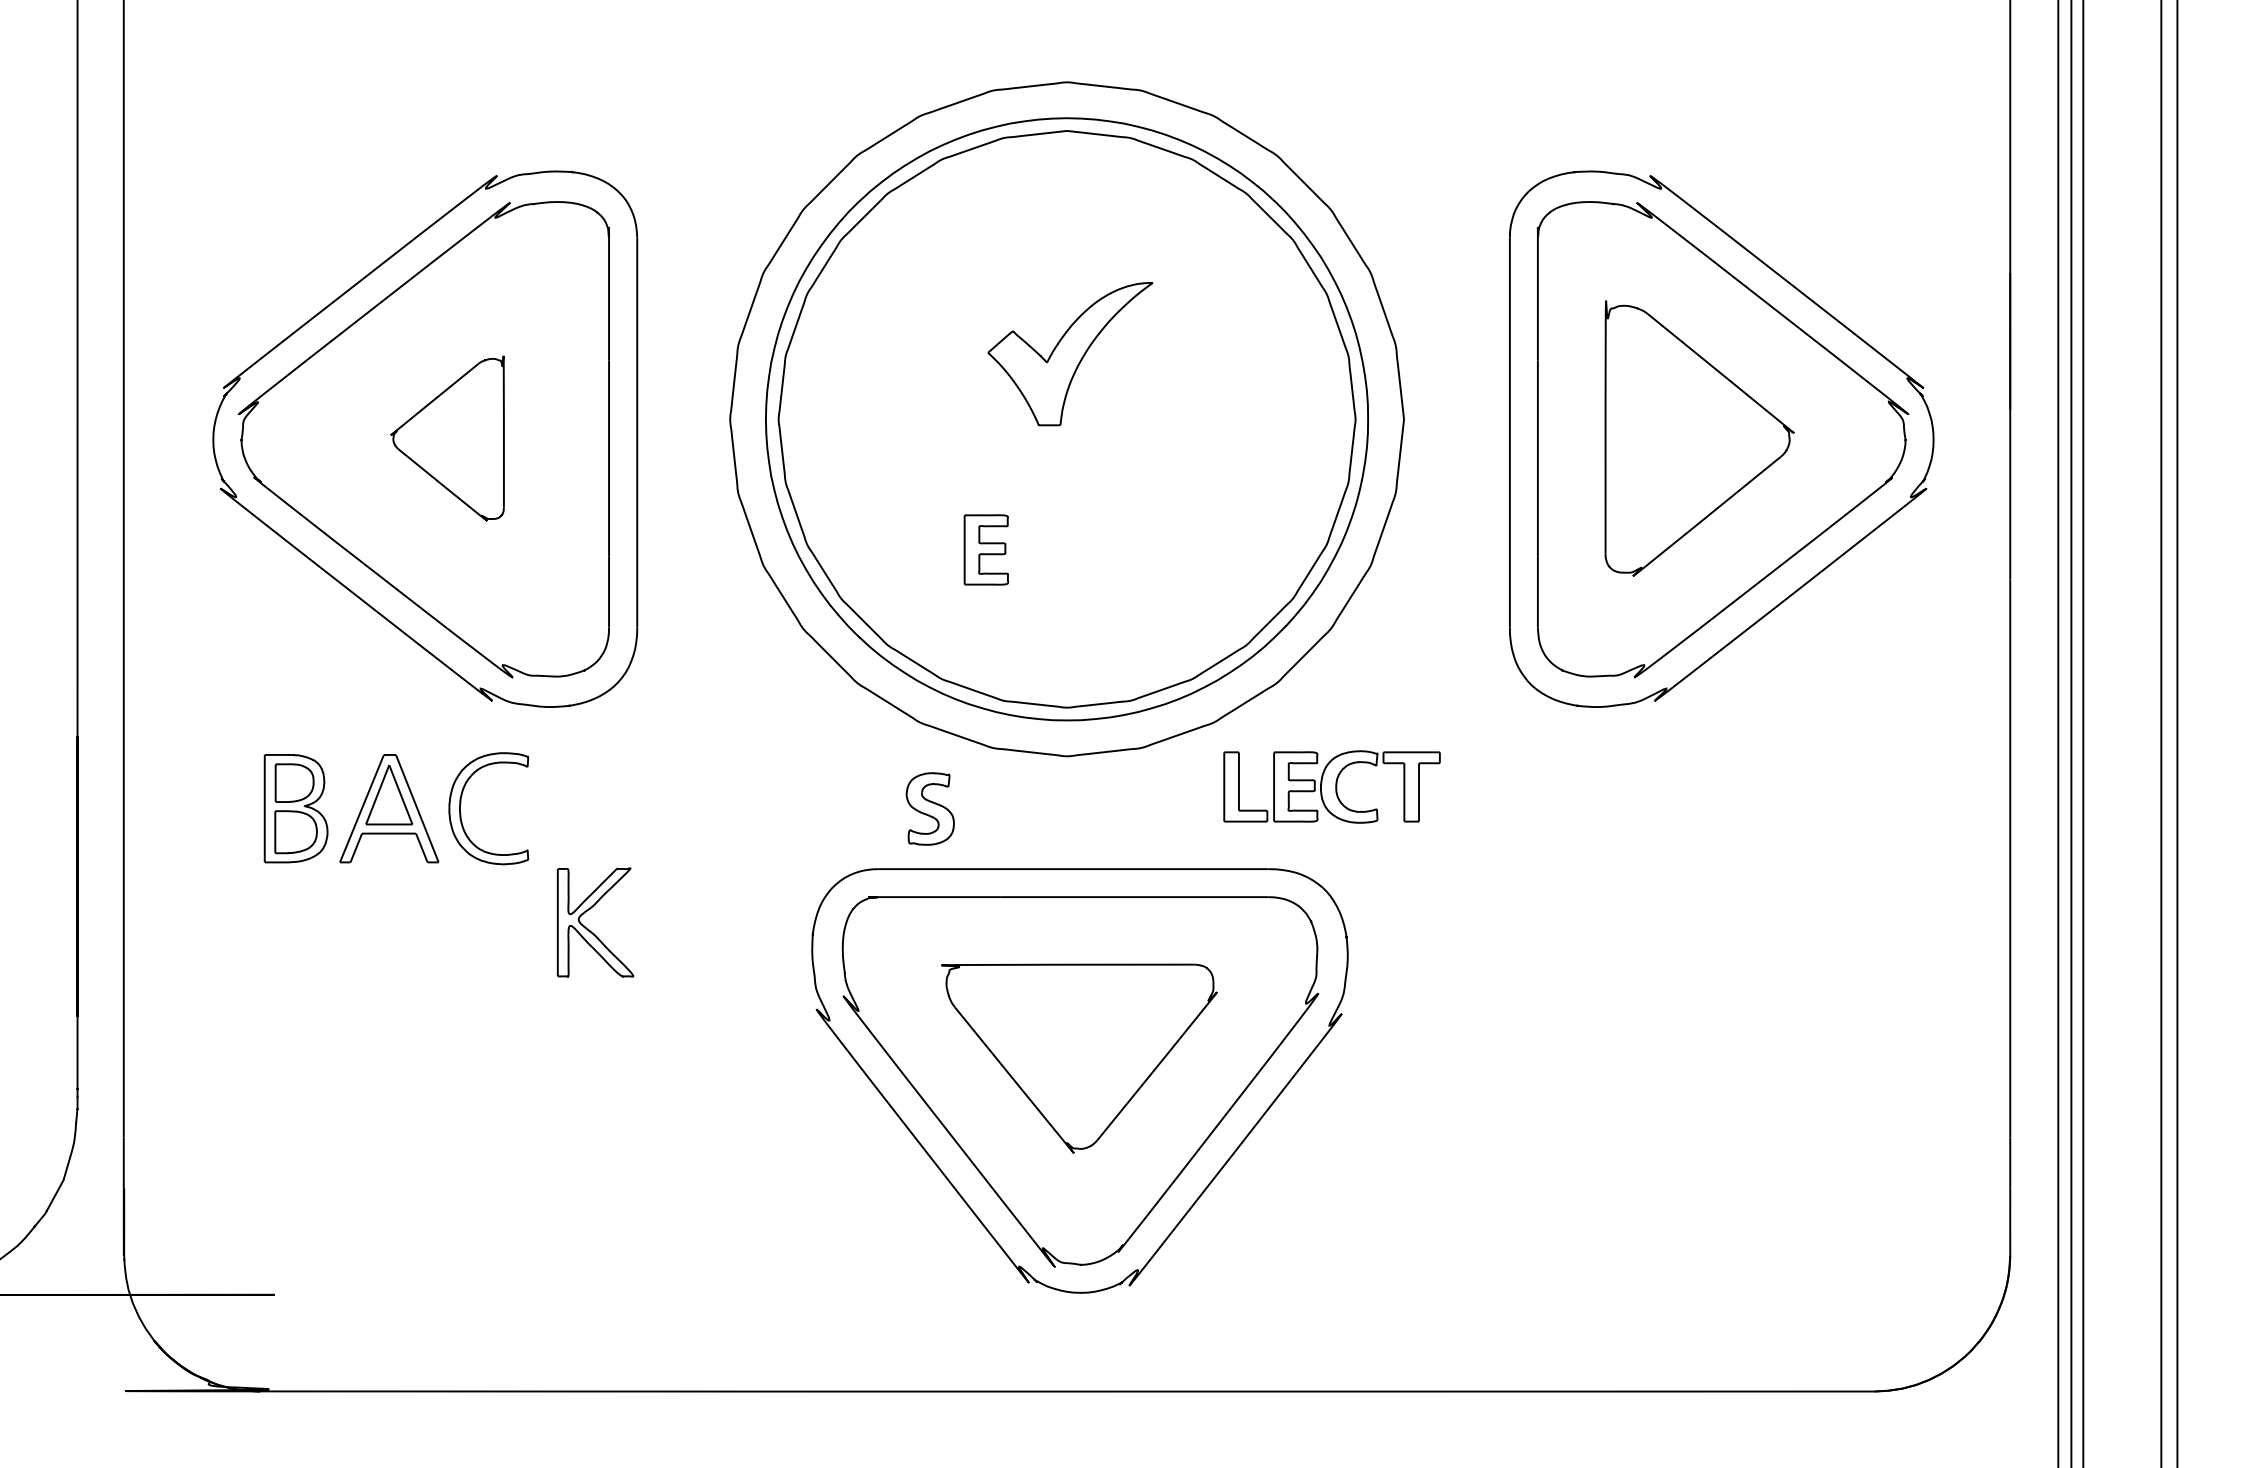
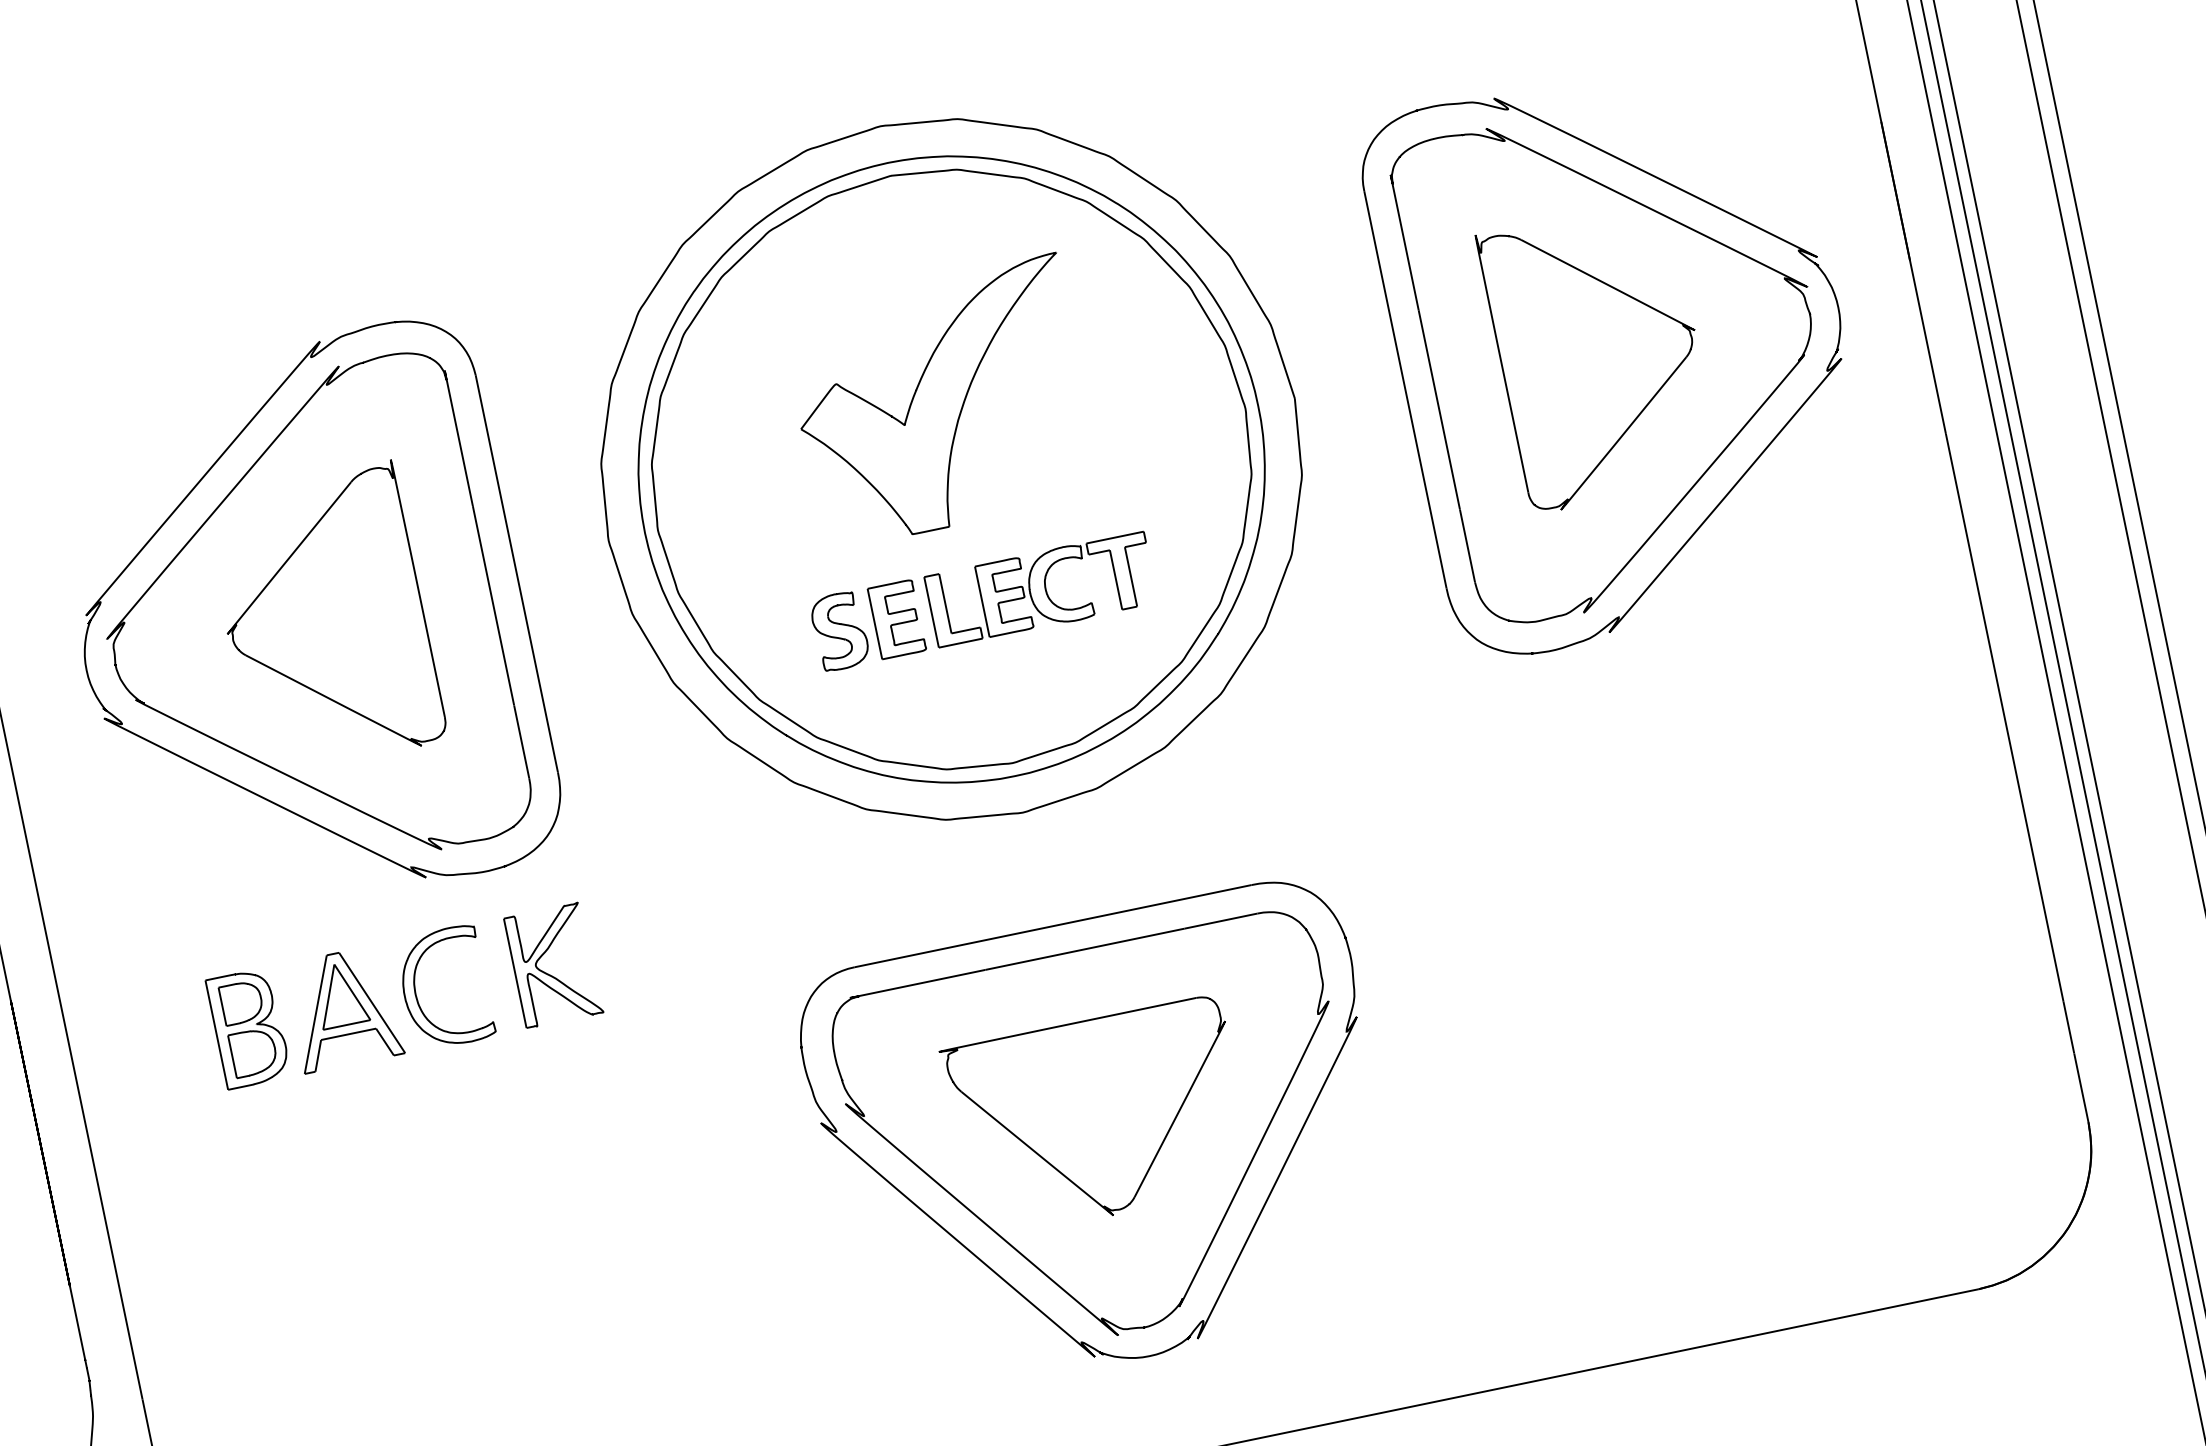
part: (1070, 353) -> (941, 401), size x1.67
part: (447, 438) -> (324, 619), size x1.67
part: (1331, 786) -> (1040, 589), moved
part: (929, 808) -> (839, 631), moved
part: (589, 929) -> (548, 973), moved

